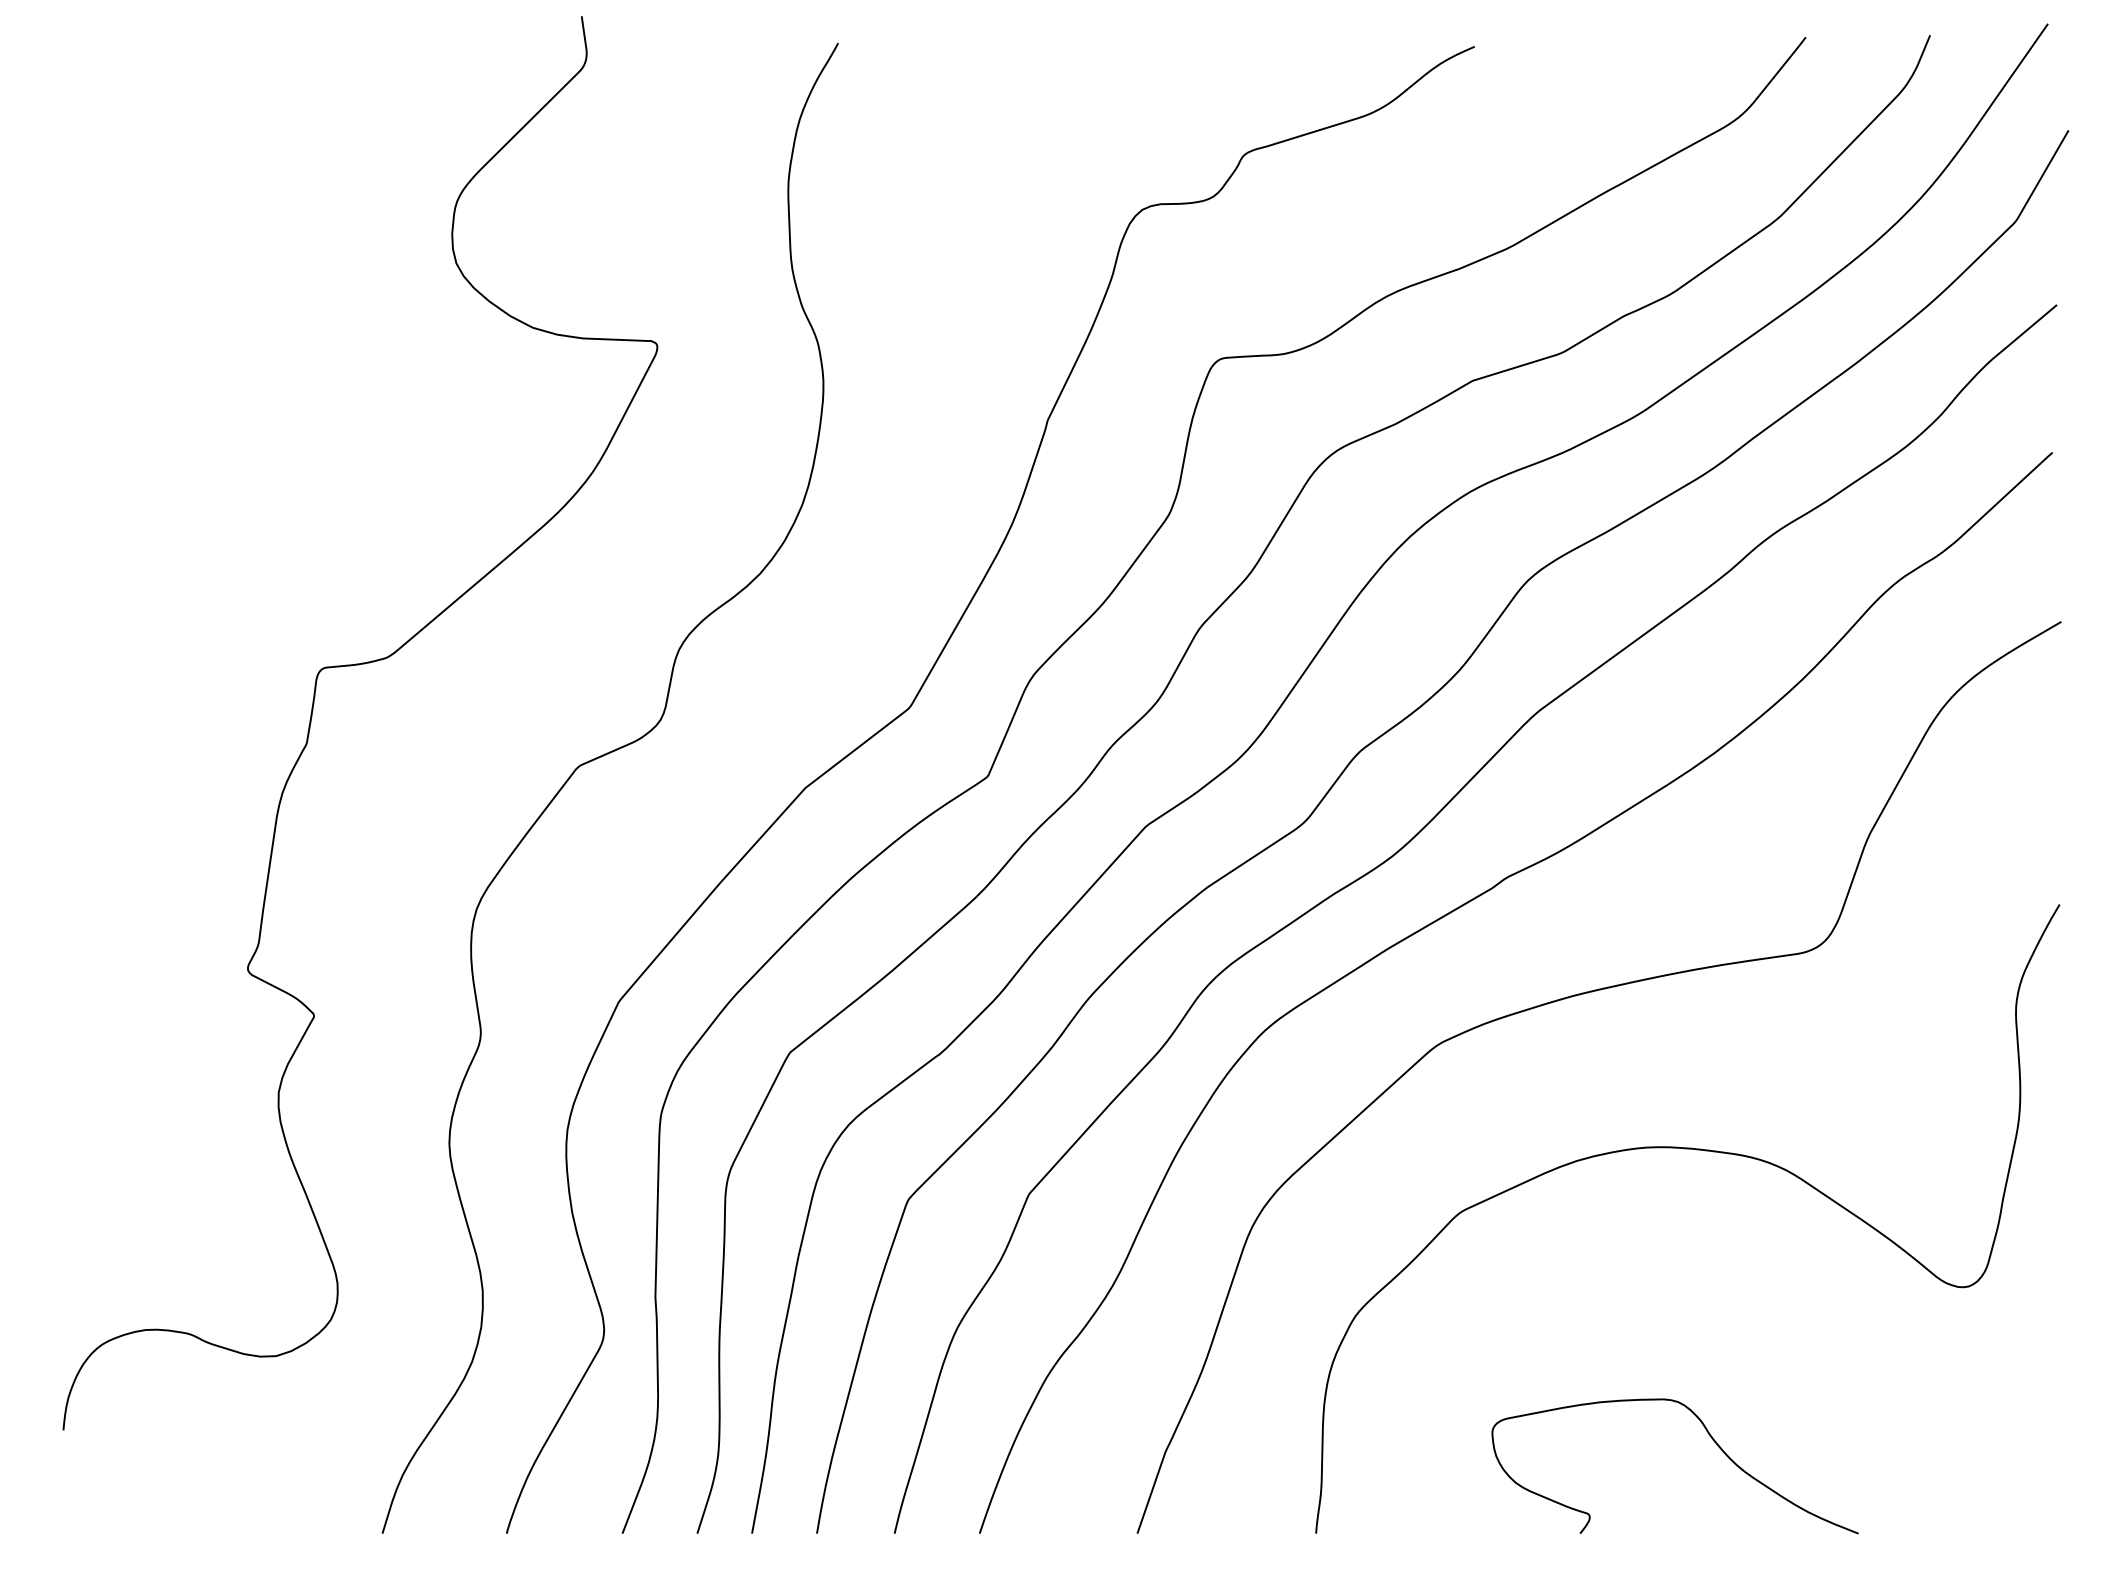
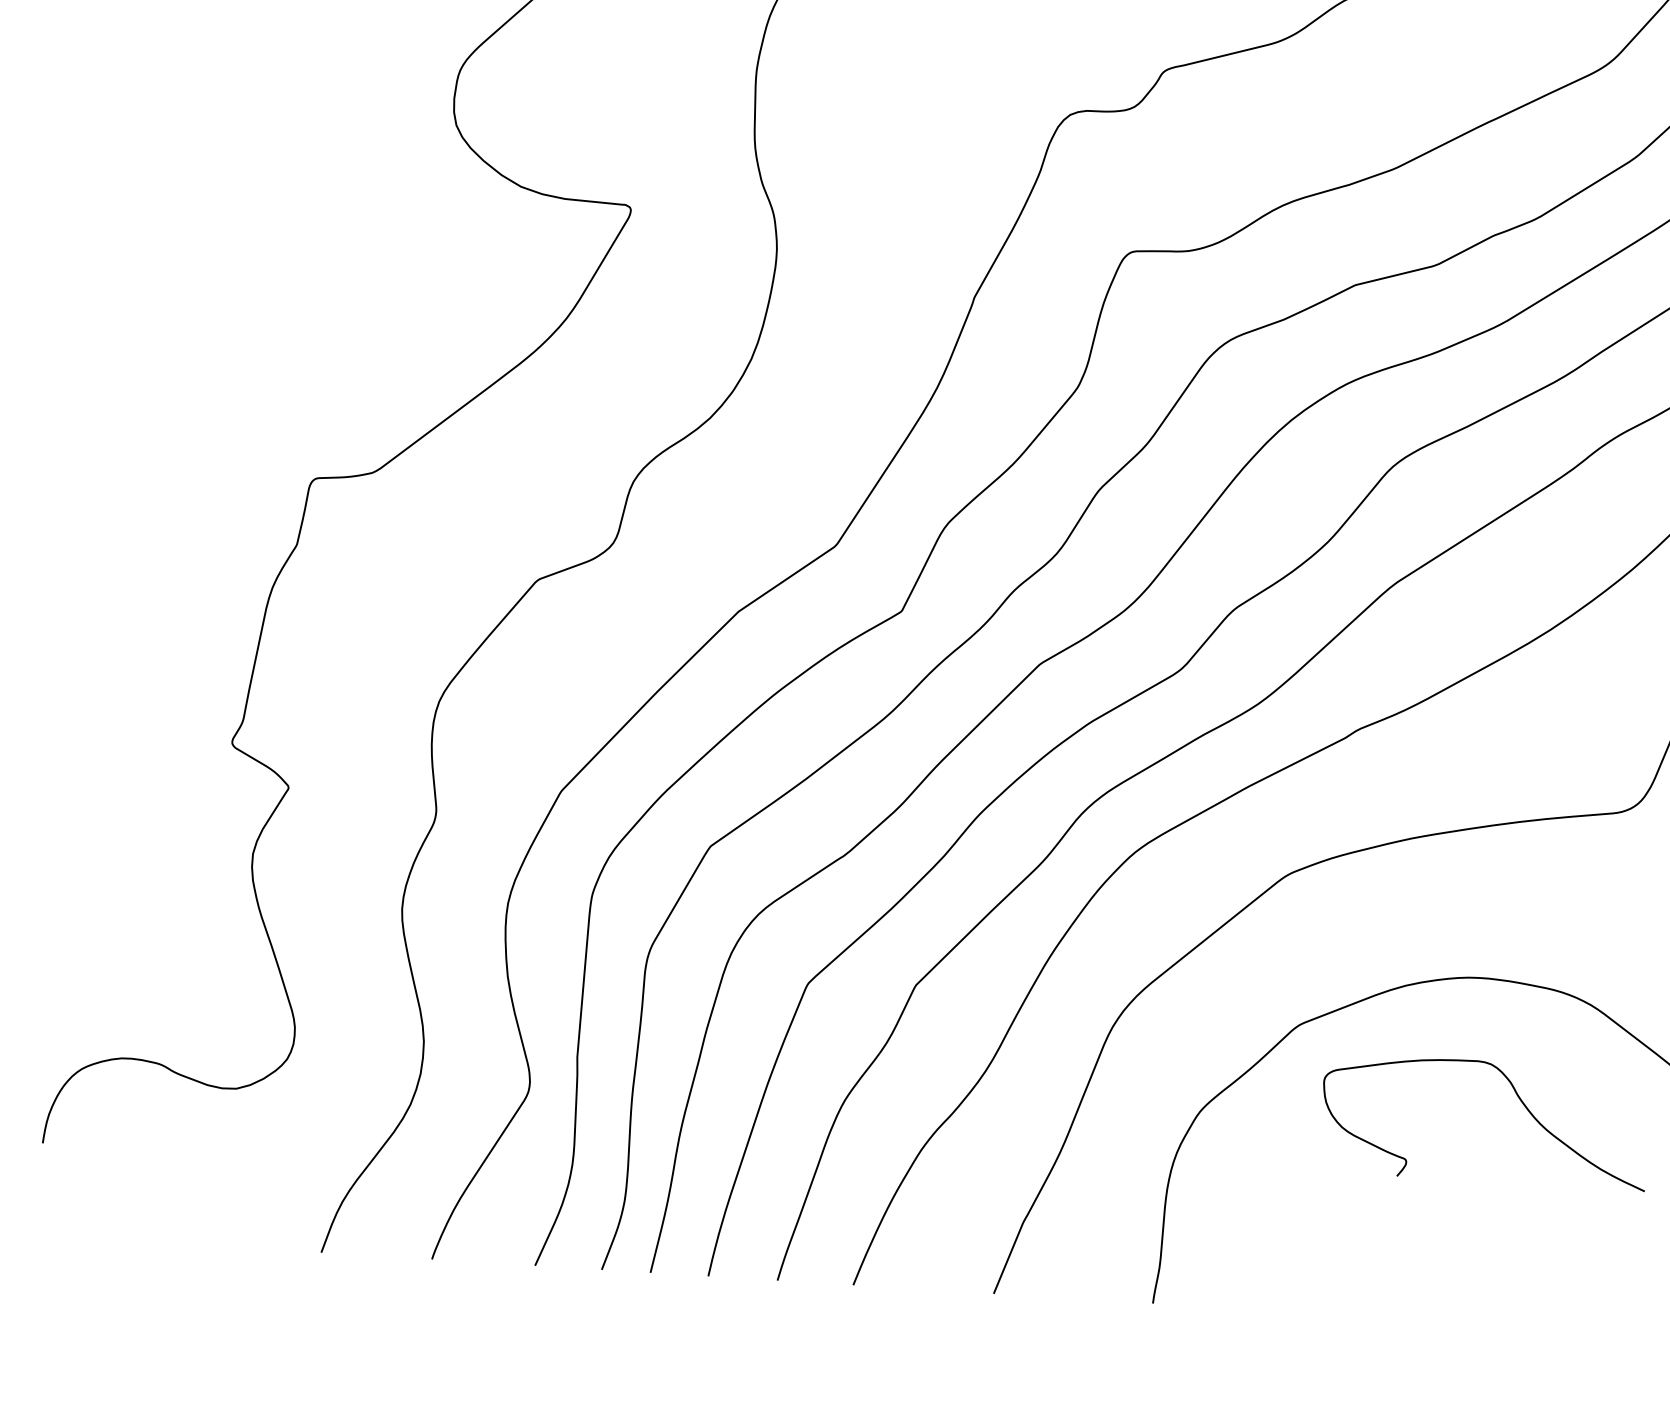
curve: (1710, 1437) -> (1518, 1097), moved

